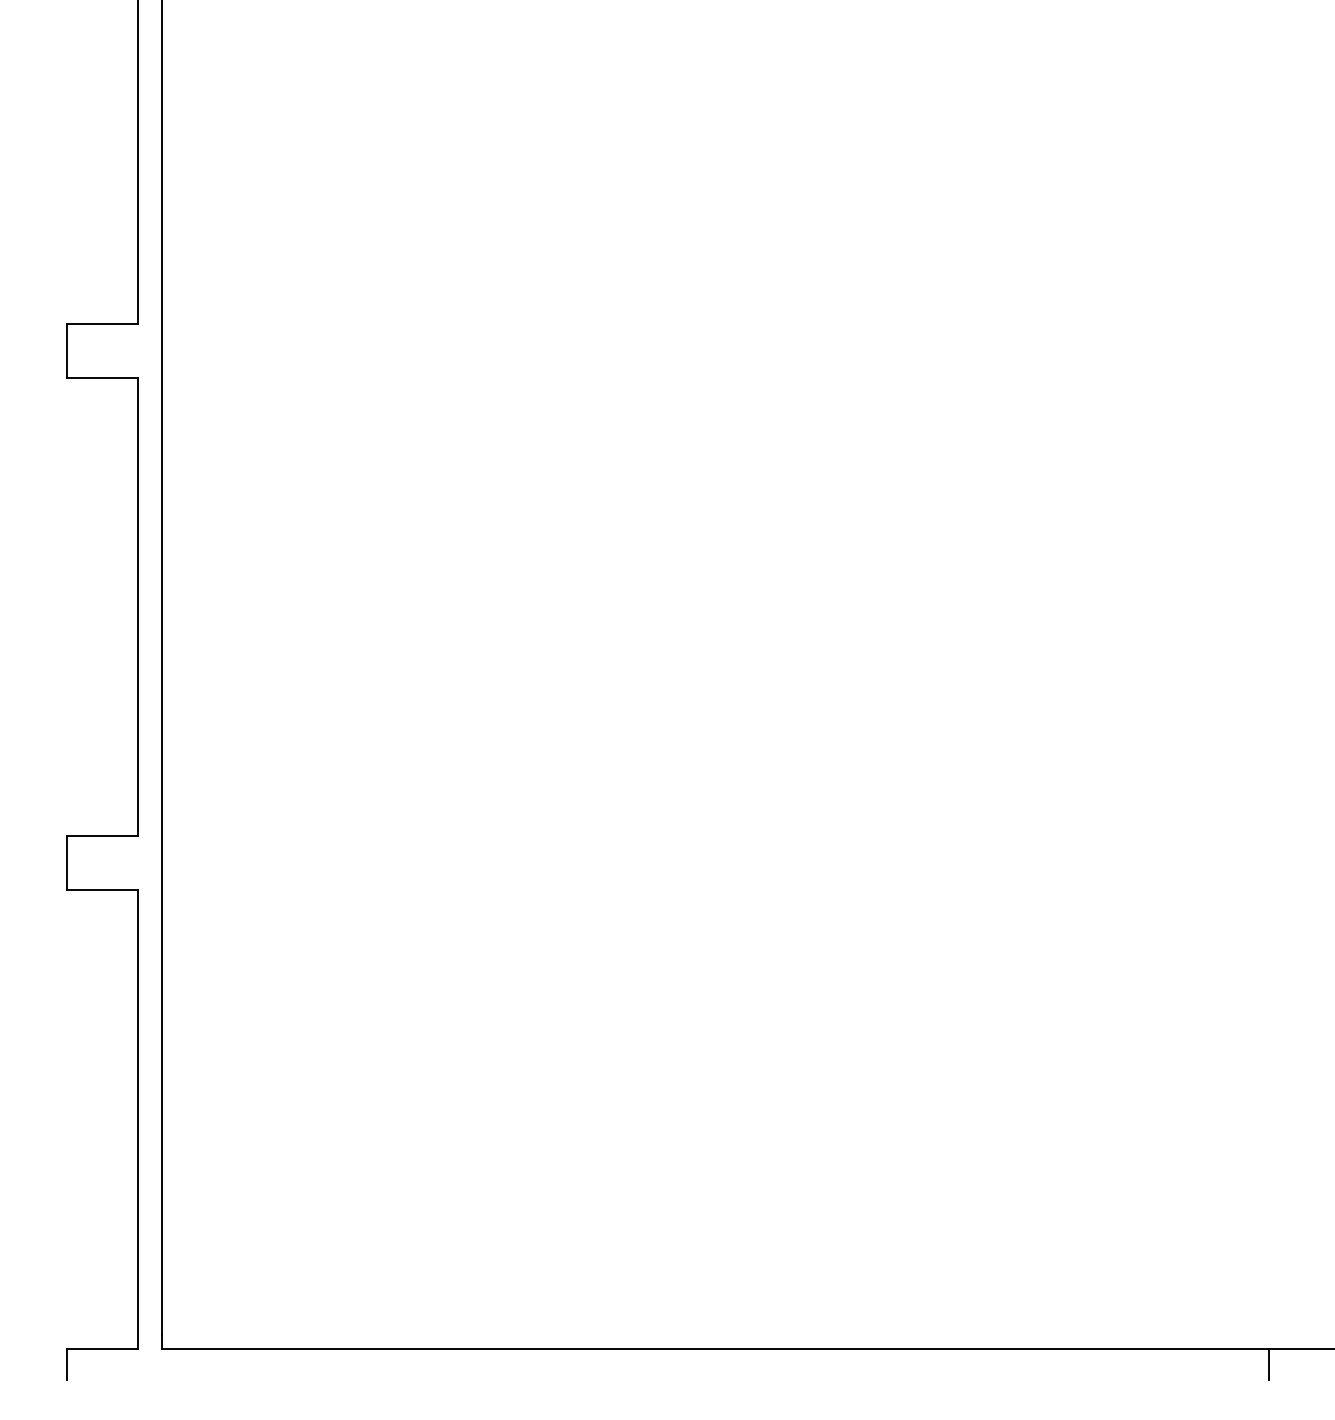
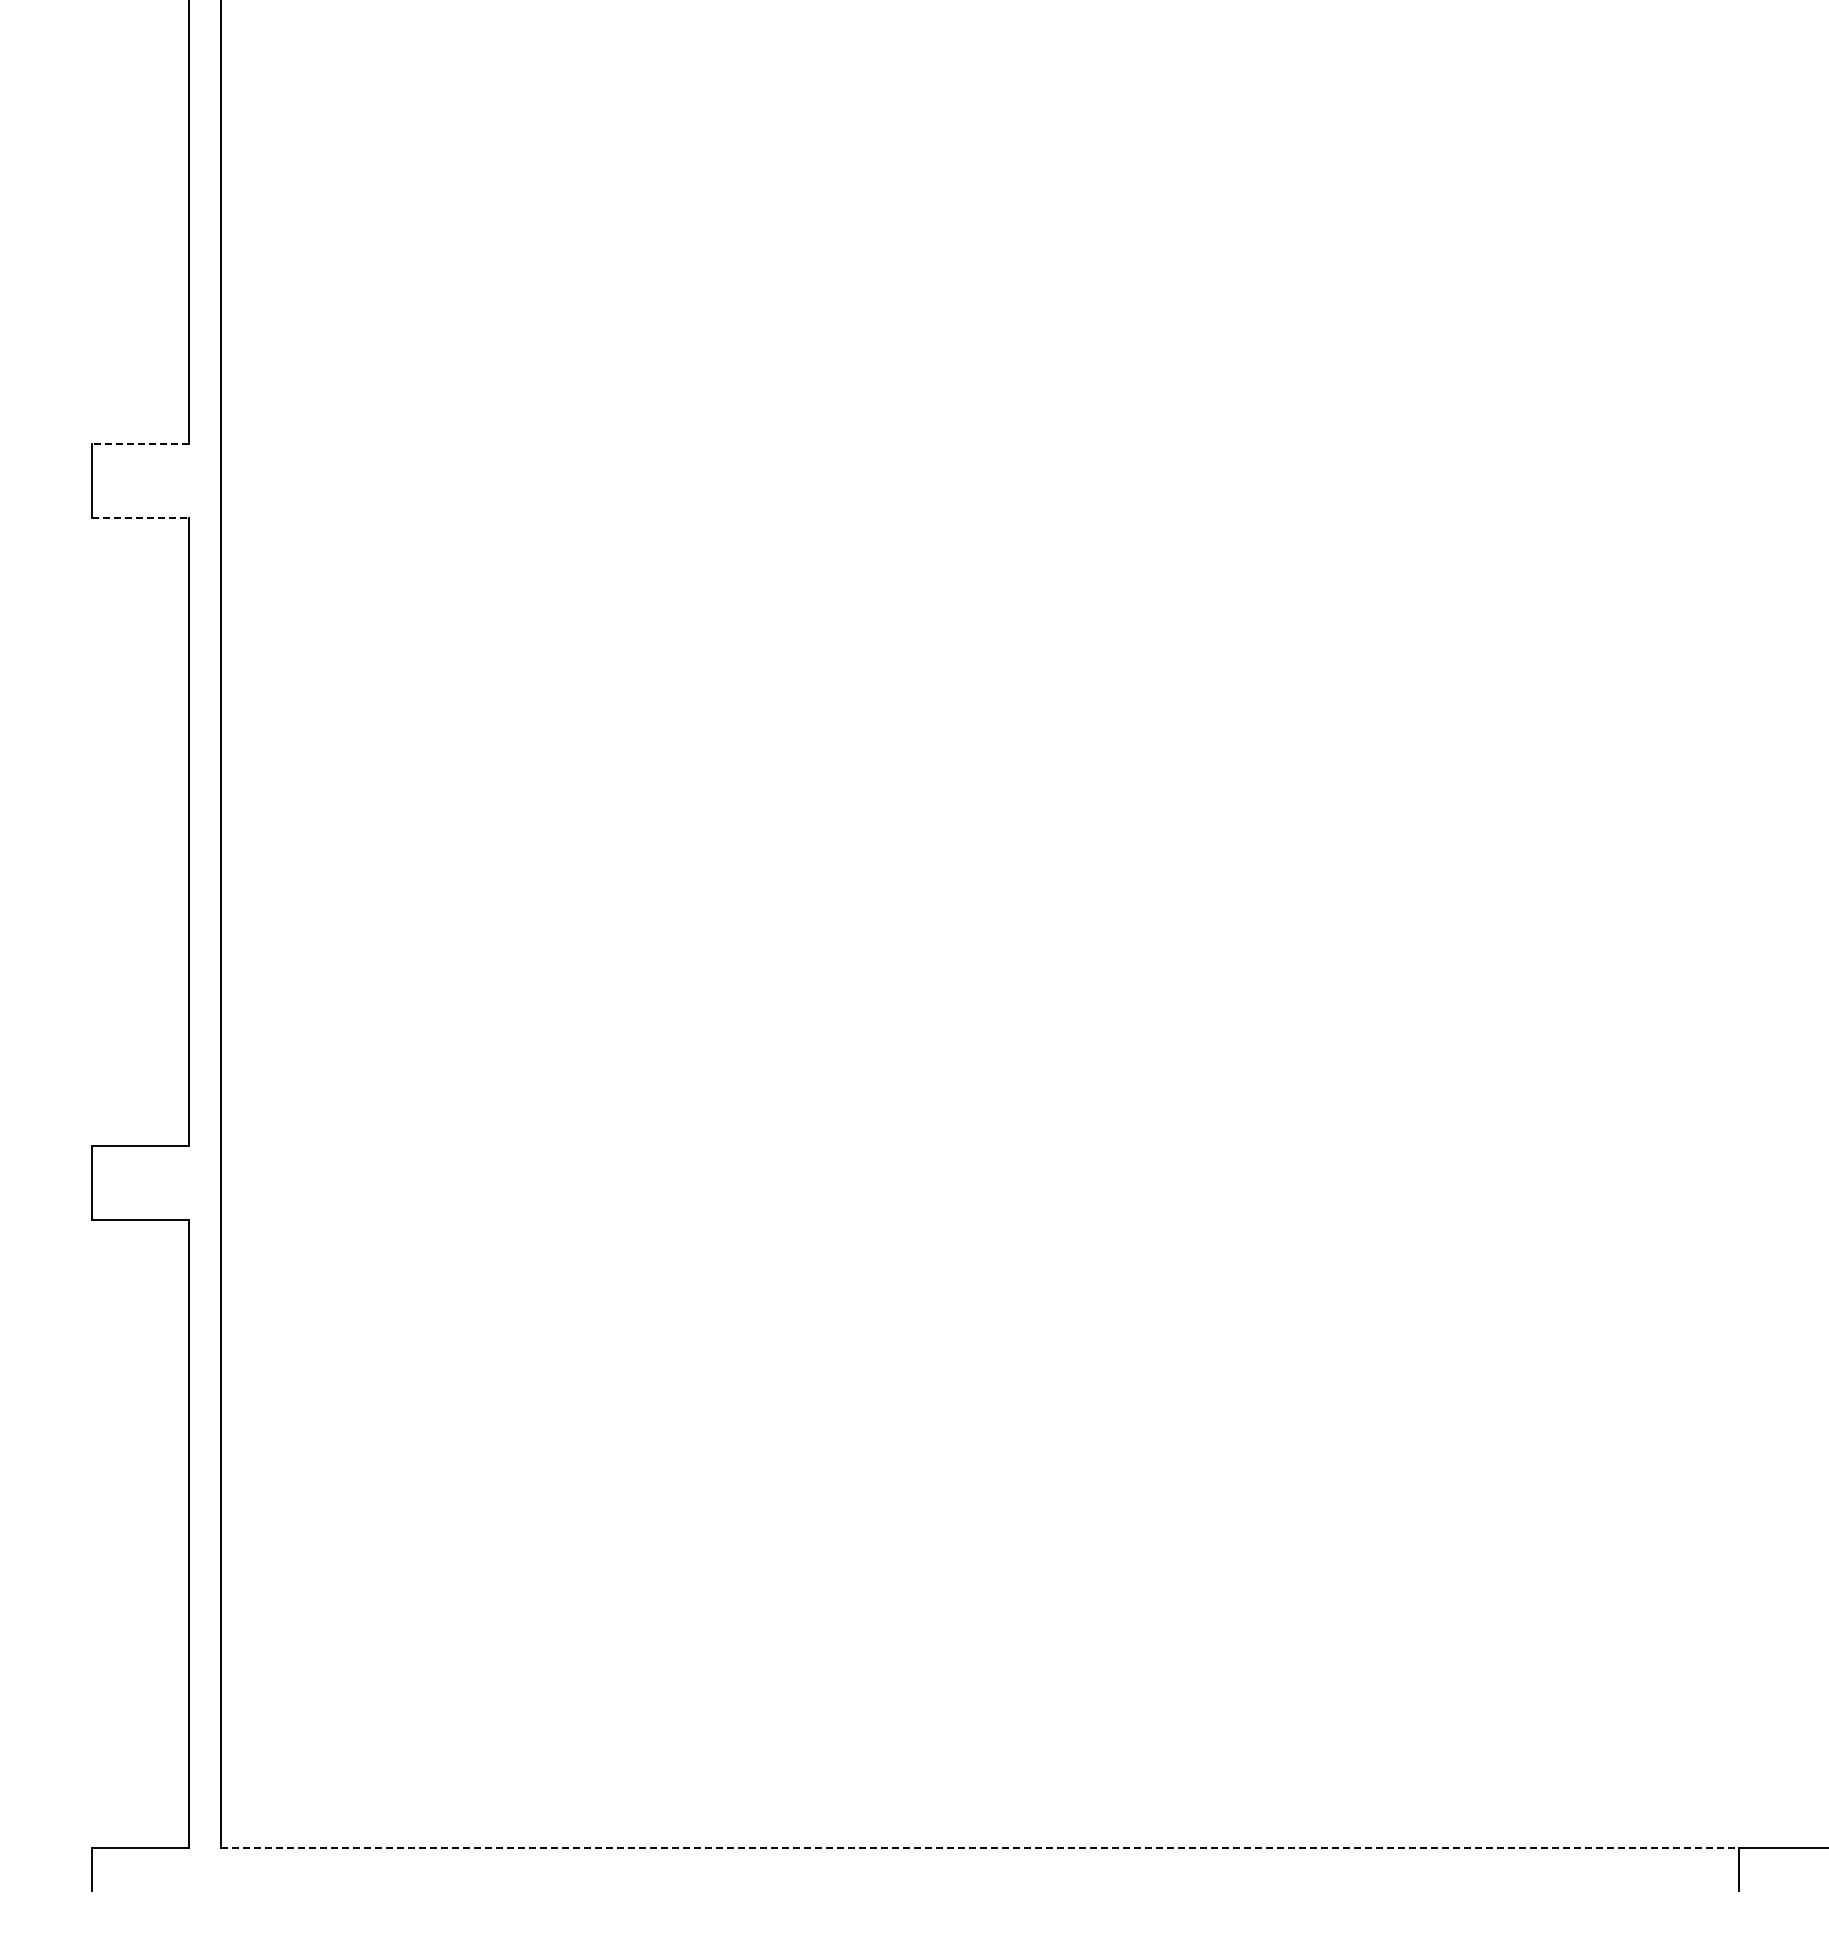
line: (101, 323) -> (139, 443), solid -> dashed
line: (102, 377) -> (140, 517), solid -> dashed
line: (714, 1348) -> (979, 1848), solid -> dashed

